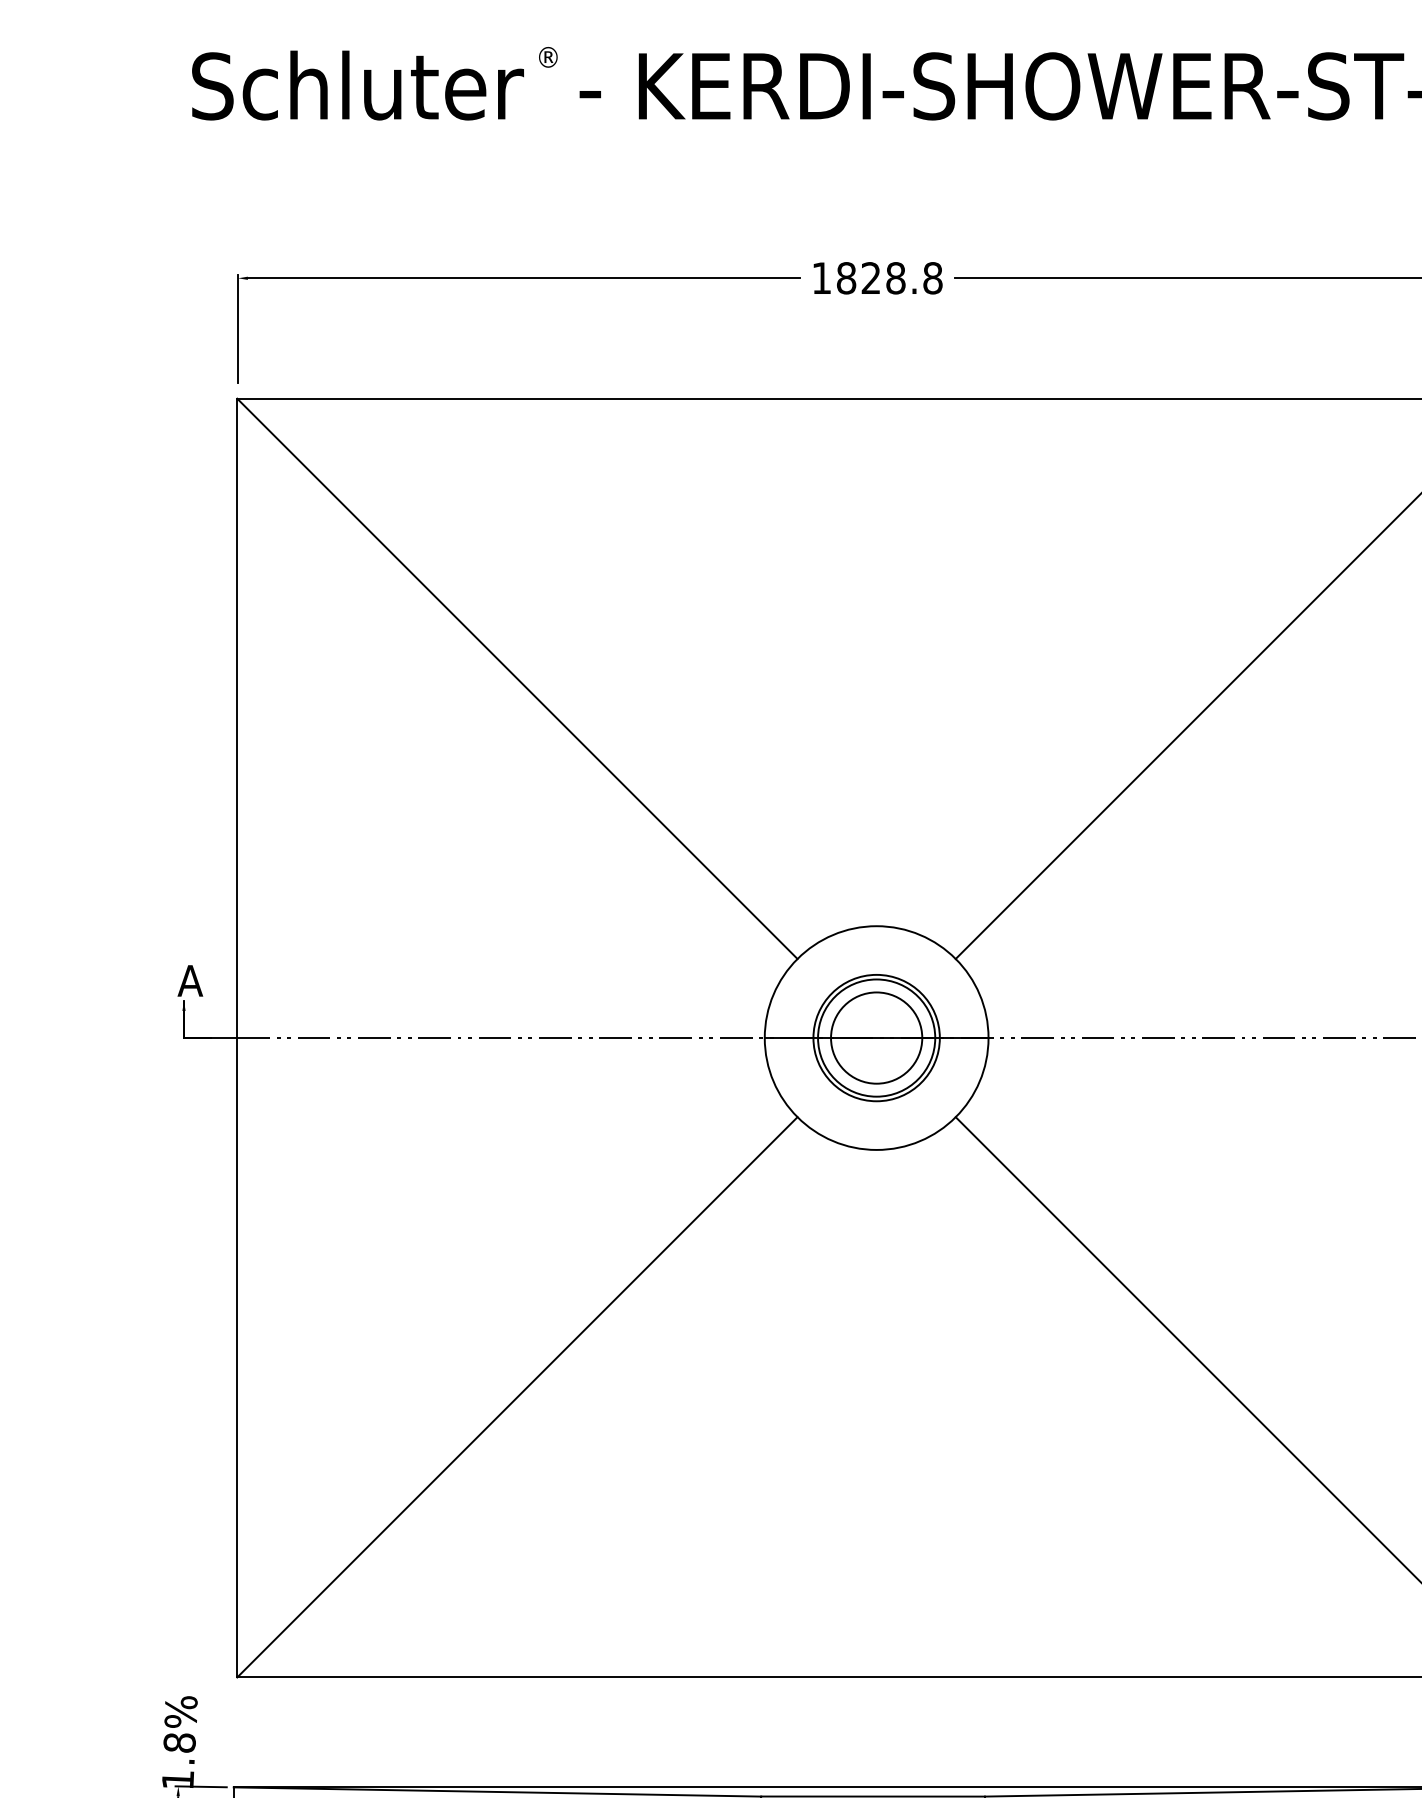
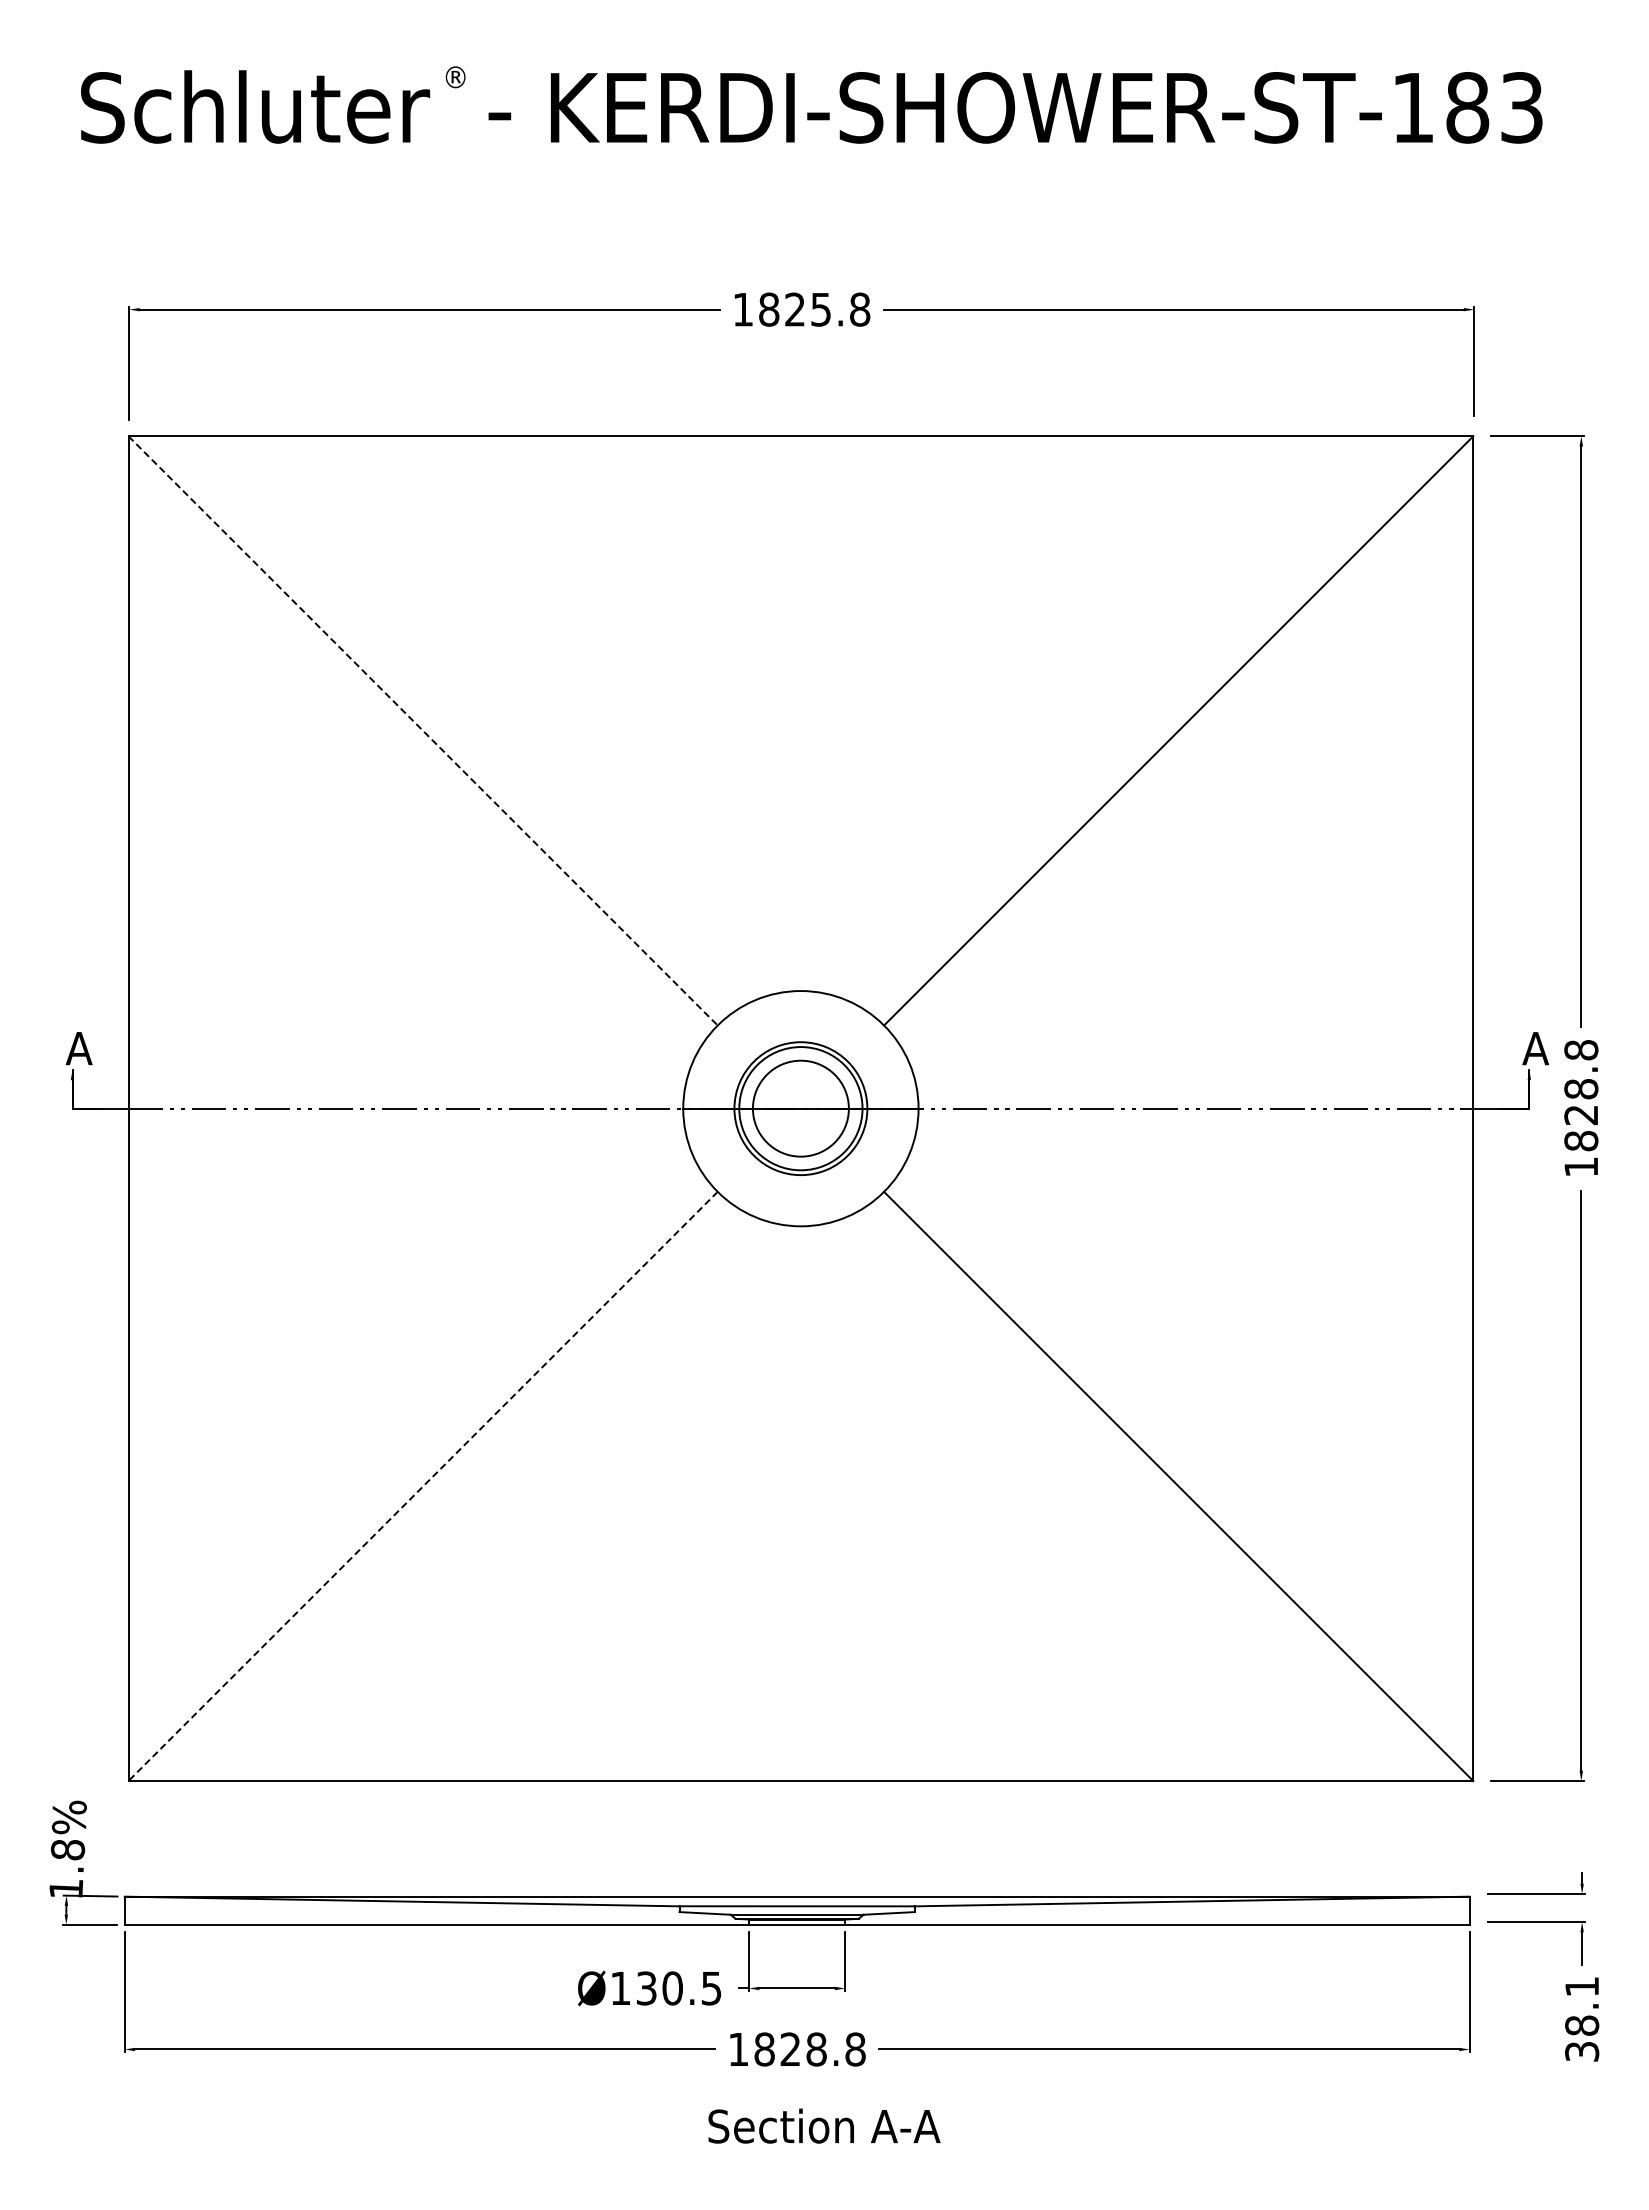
text: (896, 278) -> (821, 309), 1828.8 -> 1825.8
line: (517, 678) -> (423, 730), solid -> dashed
line: (517, 1397) -> (423, 1486), solid -> dashed

